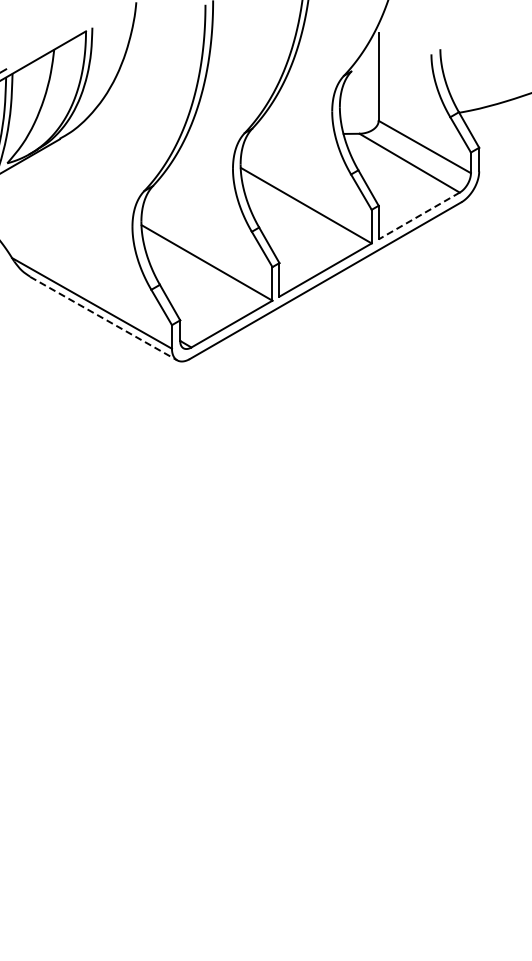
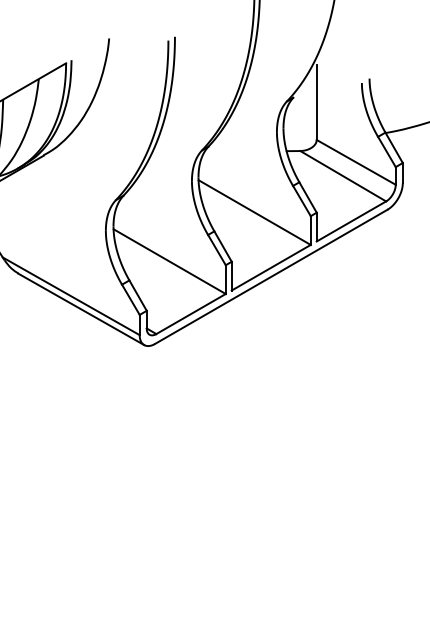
line: (419, 216) -> (351, 221), dashed -> solid
line: (103, 318) -> (81, 309), dashed -> solid

